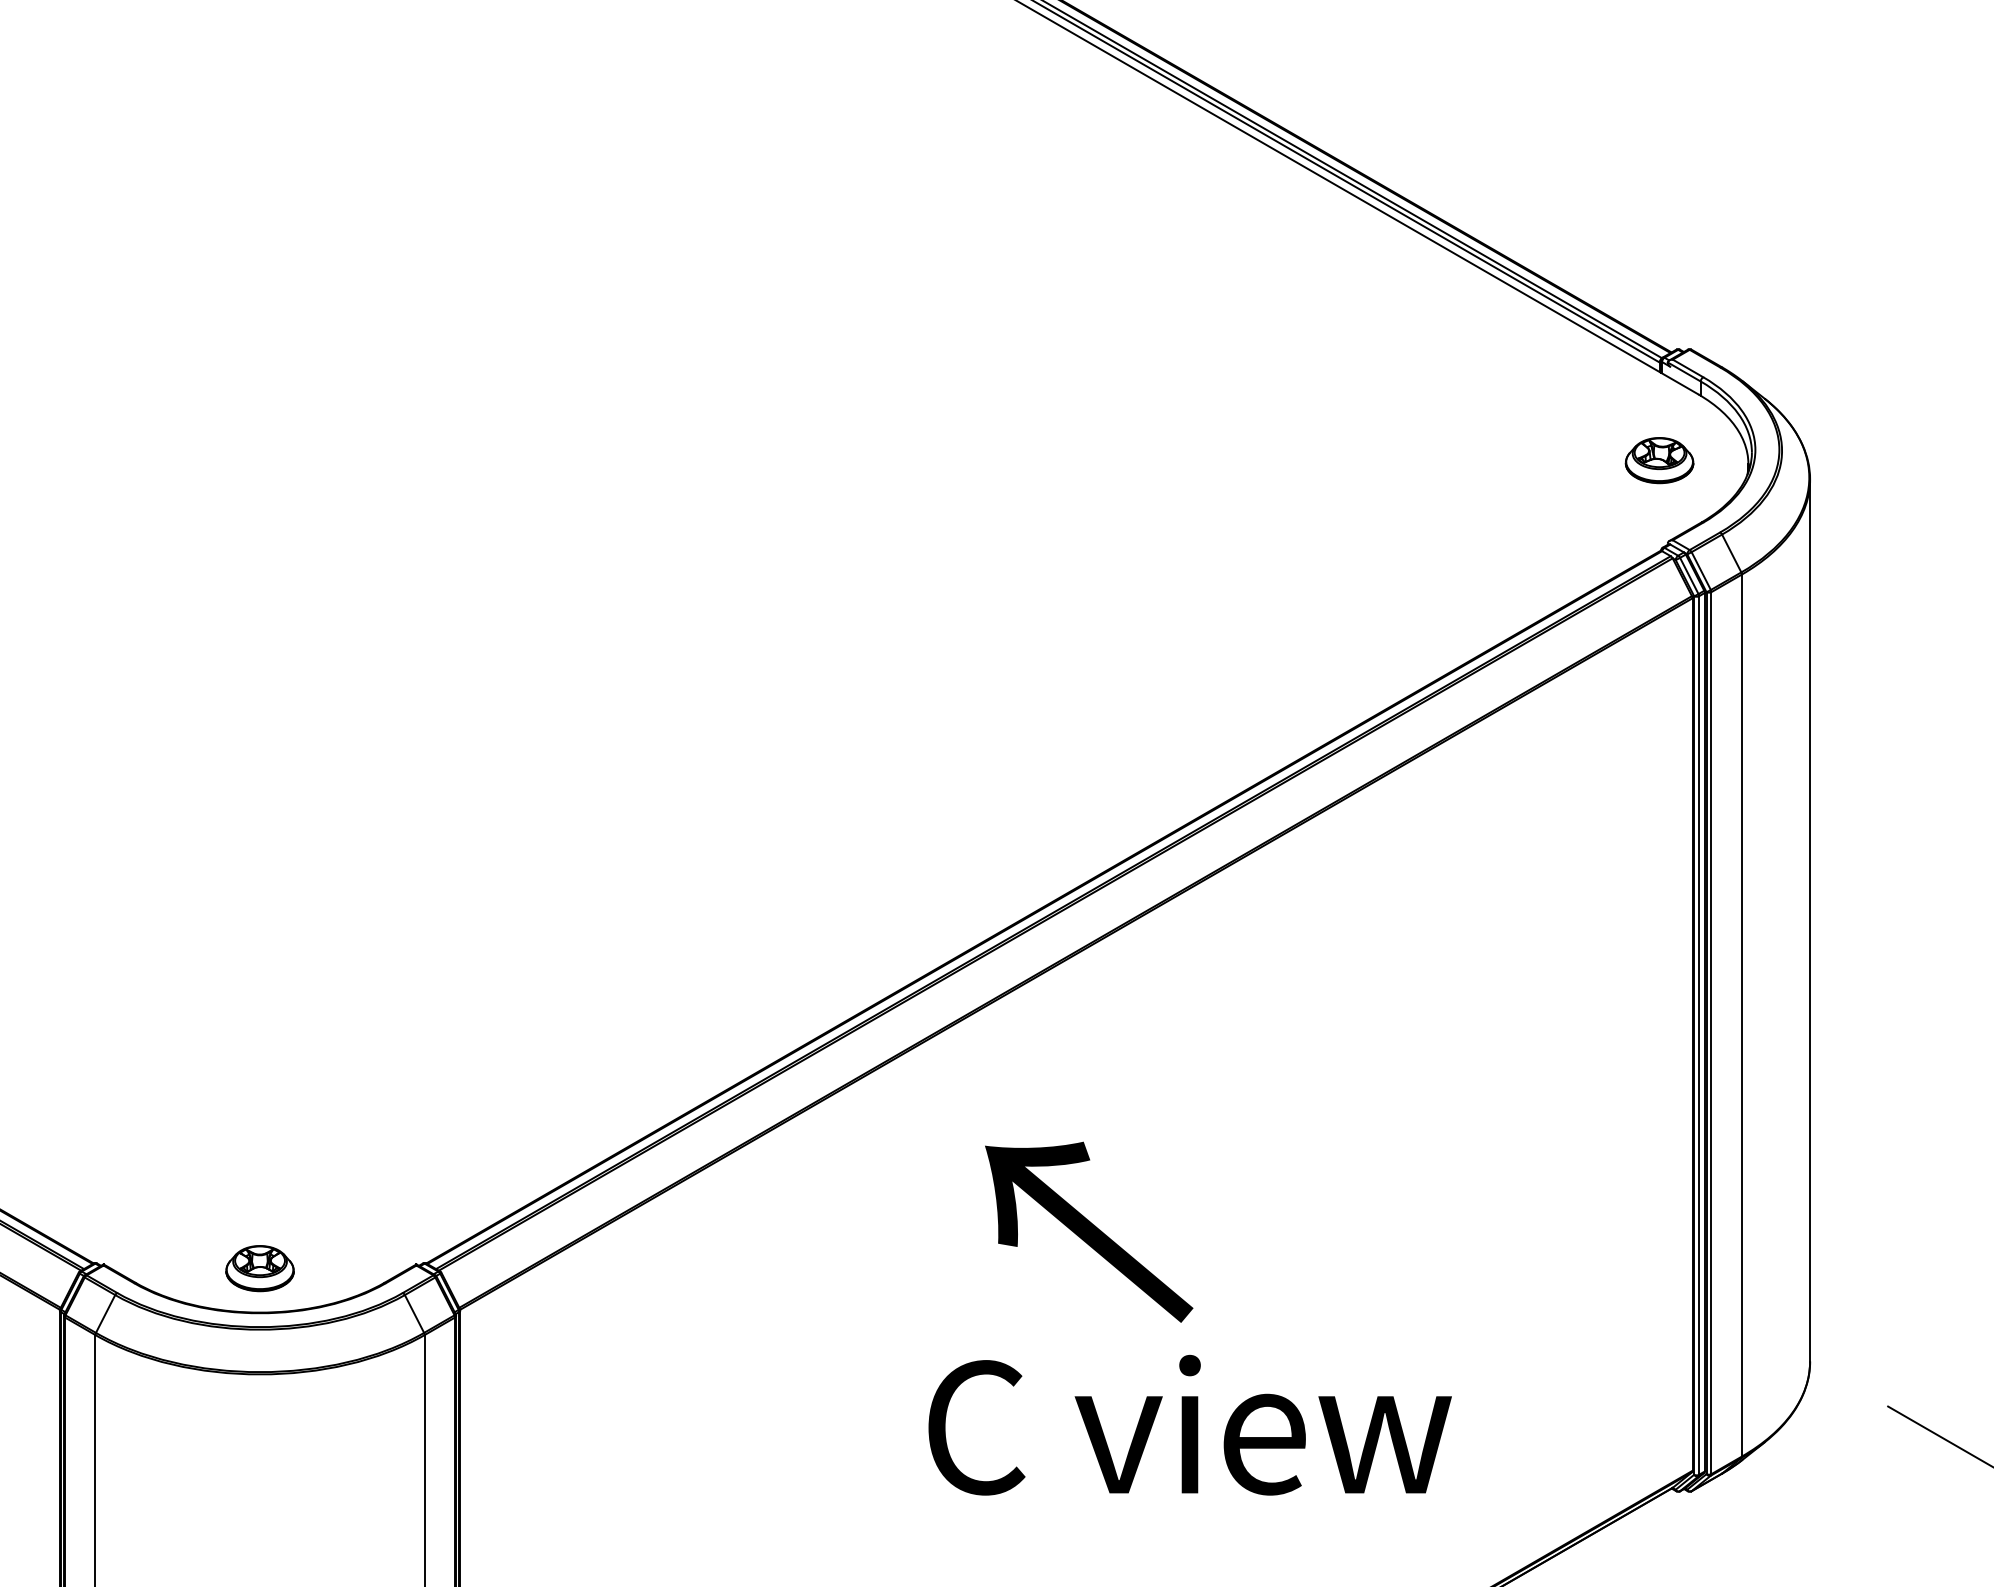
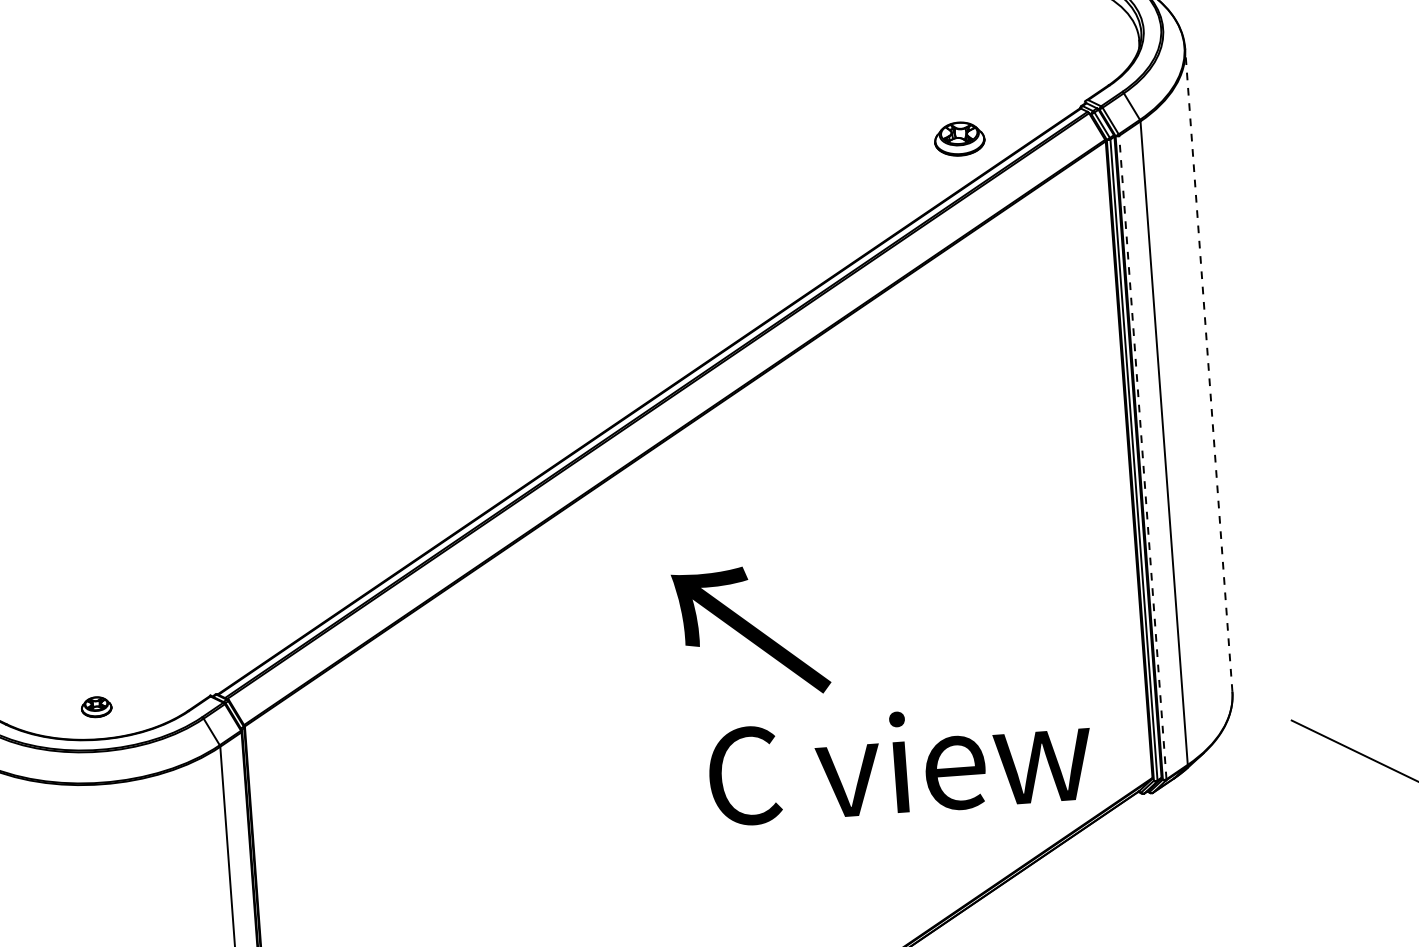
part: (1659, 460) -> (959, 139), moved
line: (1810, 920) -> (1209, 370), solid -> dashed
line: (1711, 1032) -> (1142, 457), solid -> dashed
text: (1089, 1231) -> (751, 631), moved
part: (259, 1268) -> (96, 707), size x0.6
text: (1189, 1424) -> (899, 762), moved

